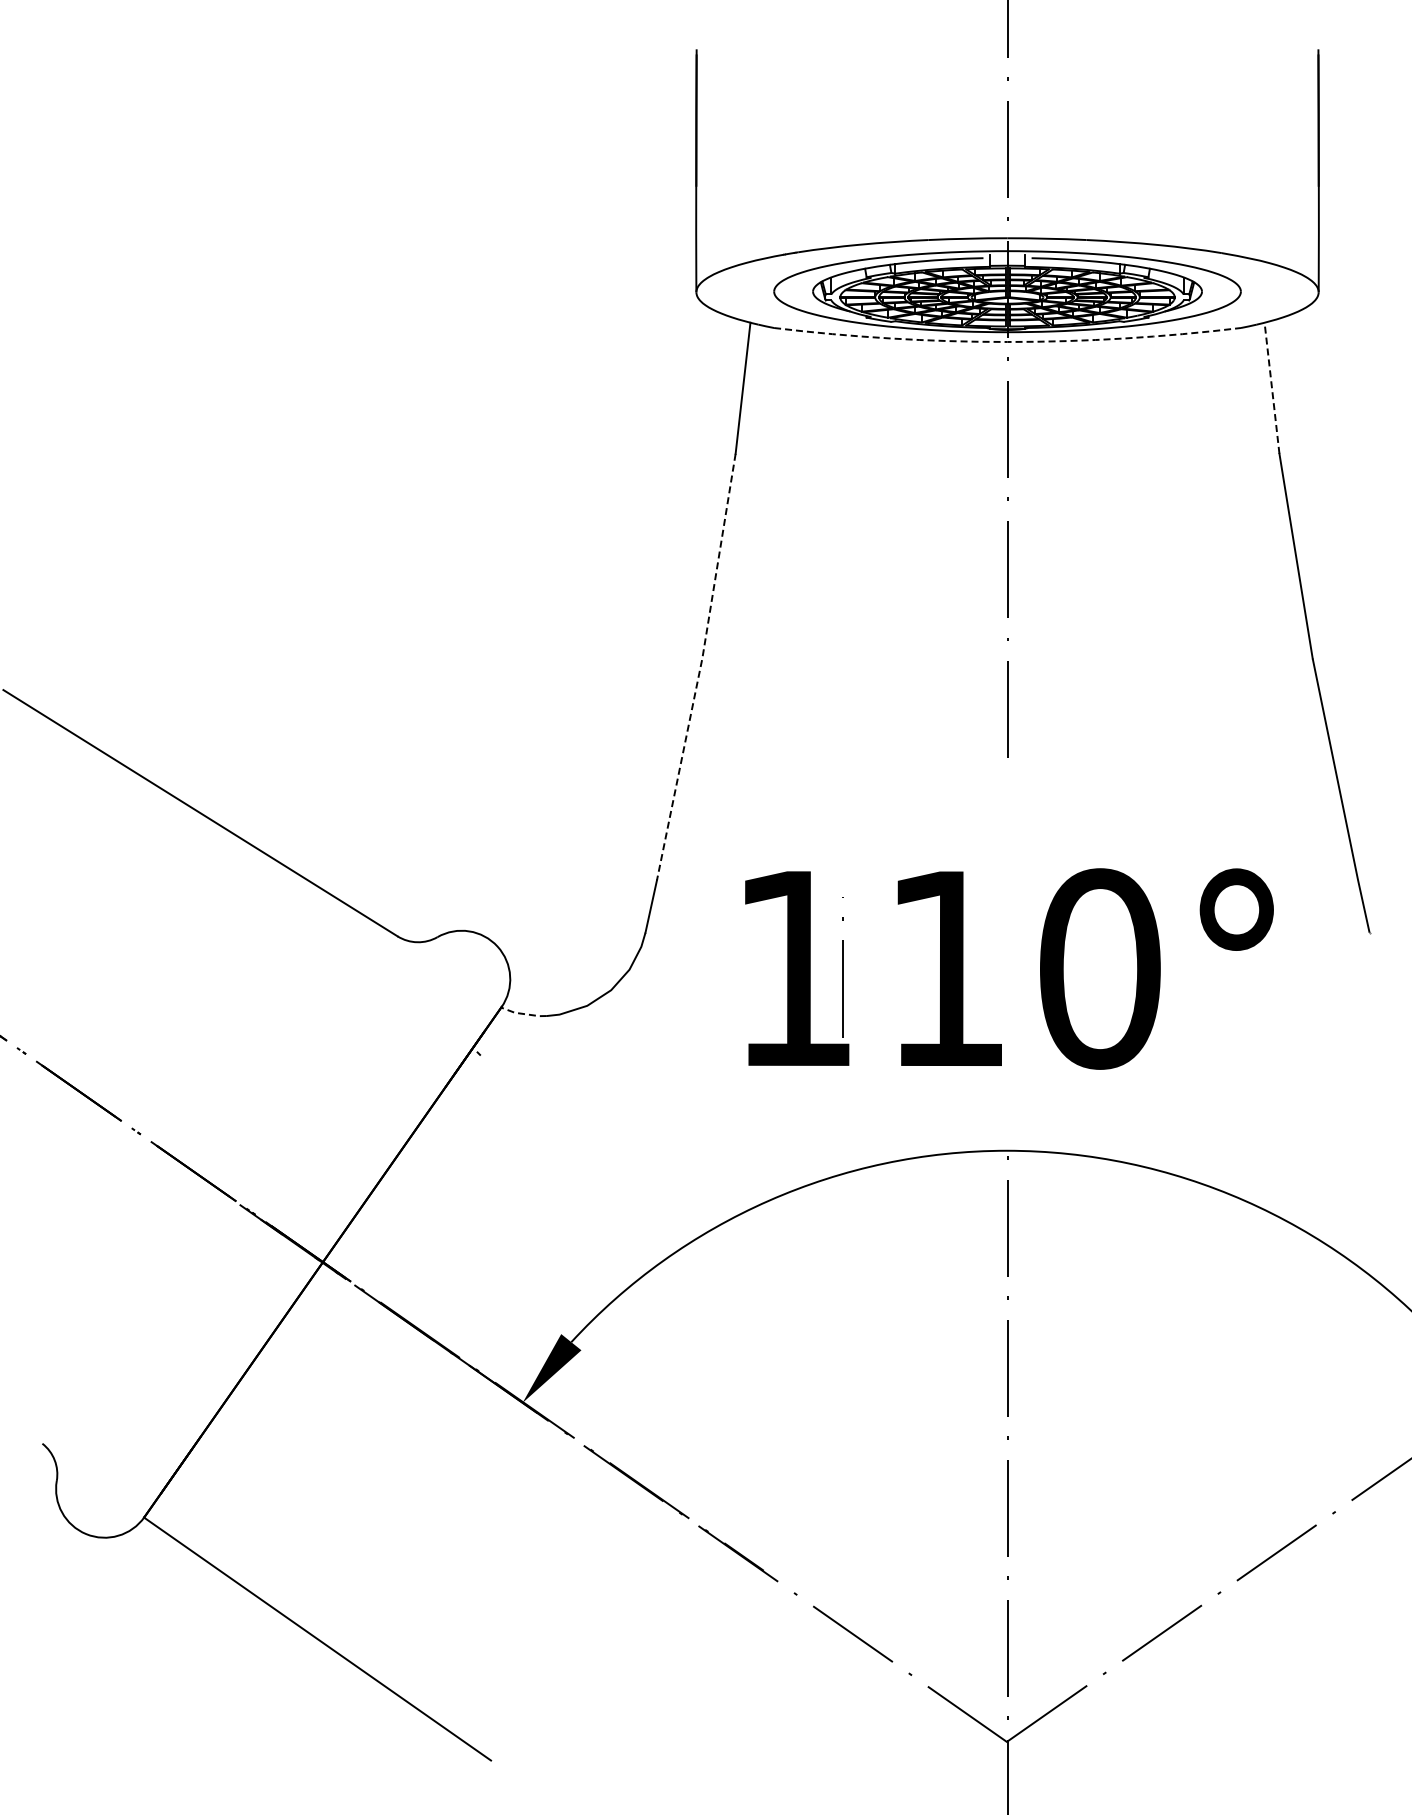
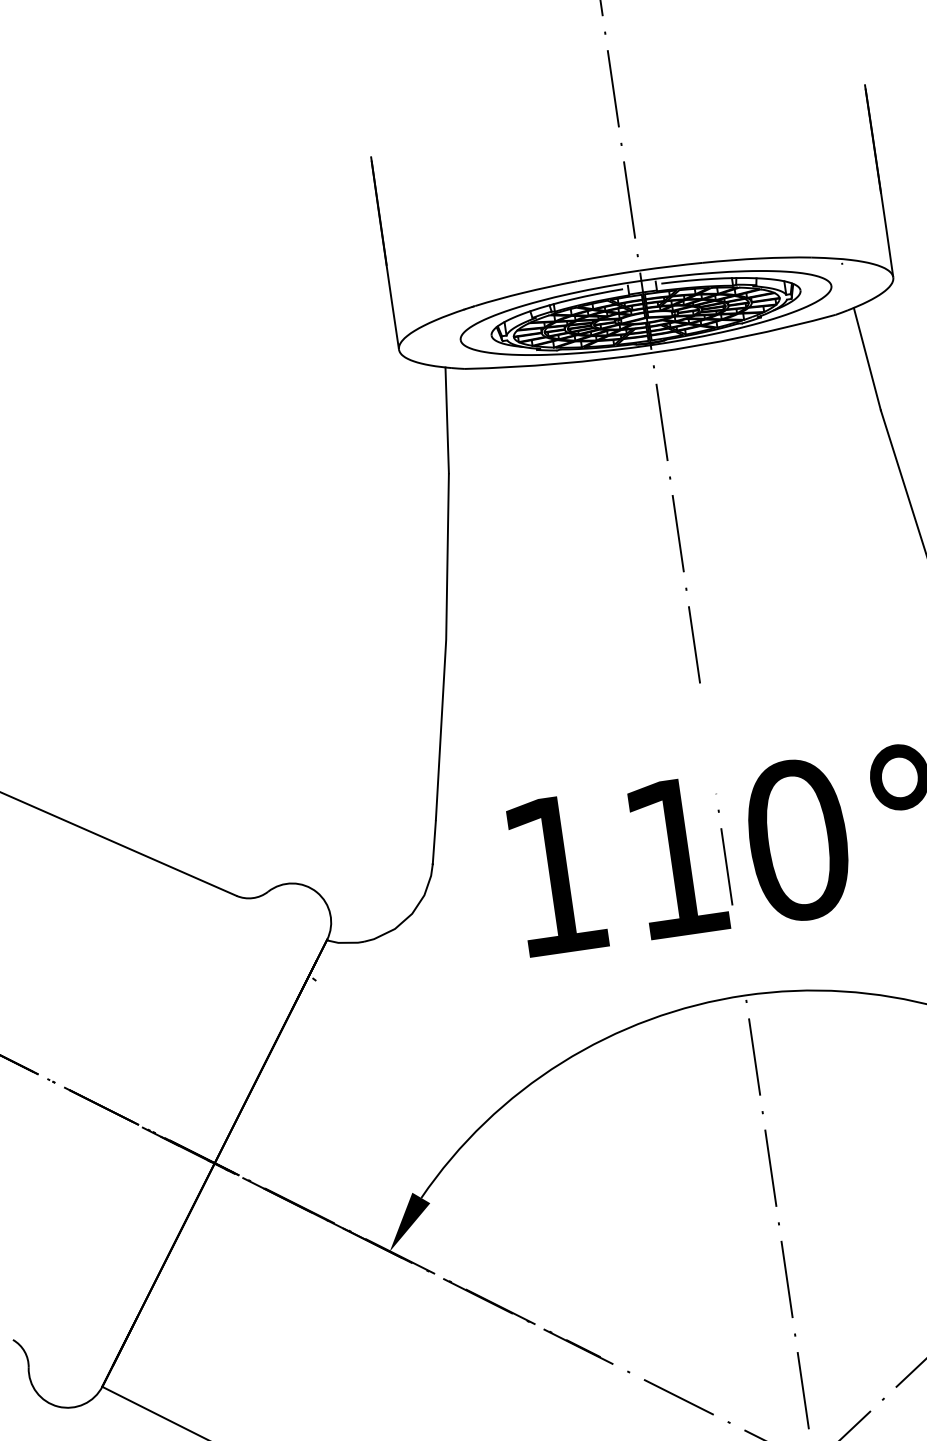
arc: (1007, 341) -> (651, 352), dashed -> solid
line: (1272, 388) -> (867, 359), dashed -> solid
line: (700, 667) -> (445, 647), dashed -> solid
line: (842, 967) -> (724, 849), moved
line: (523, 1013) -> (345, 942), dashed -> solid

